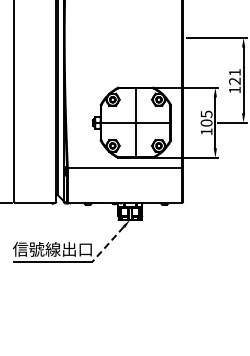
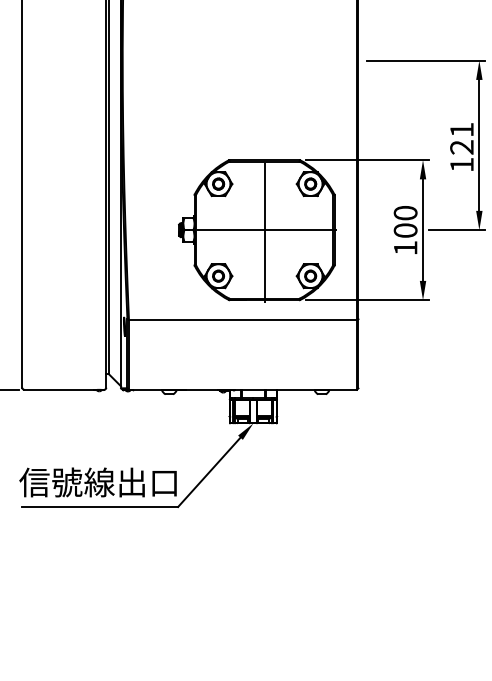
text: (206, 113) -> (405, 211), 105 -> 100
line: (107, 244) -> (208, 472), dashed -> solid

